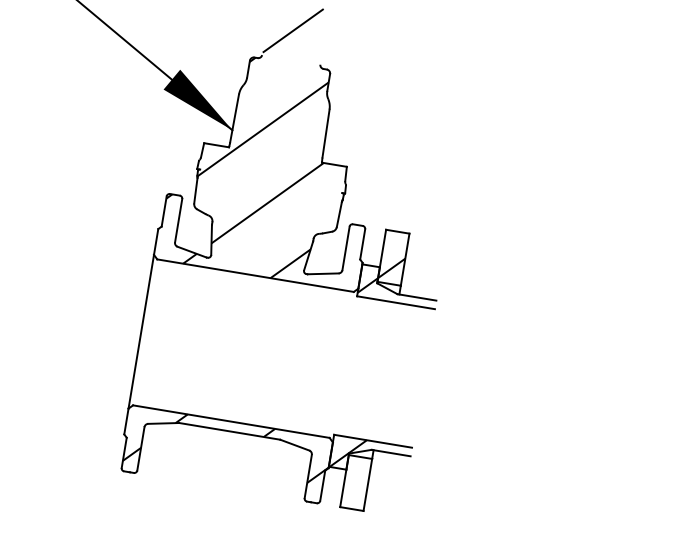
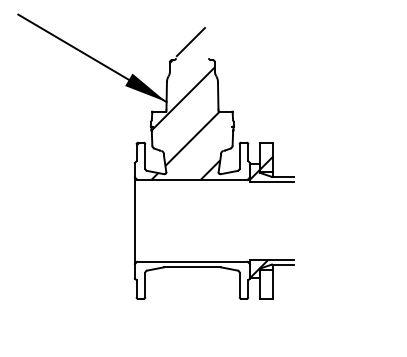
hatch: (228, 449) -> (193, 277), removed

